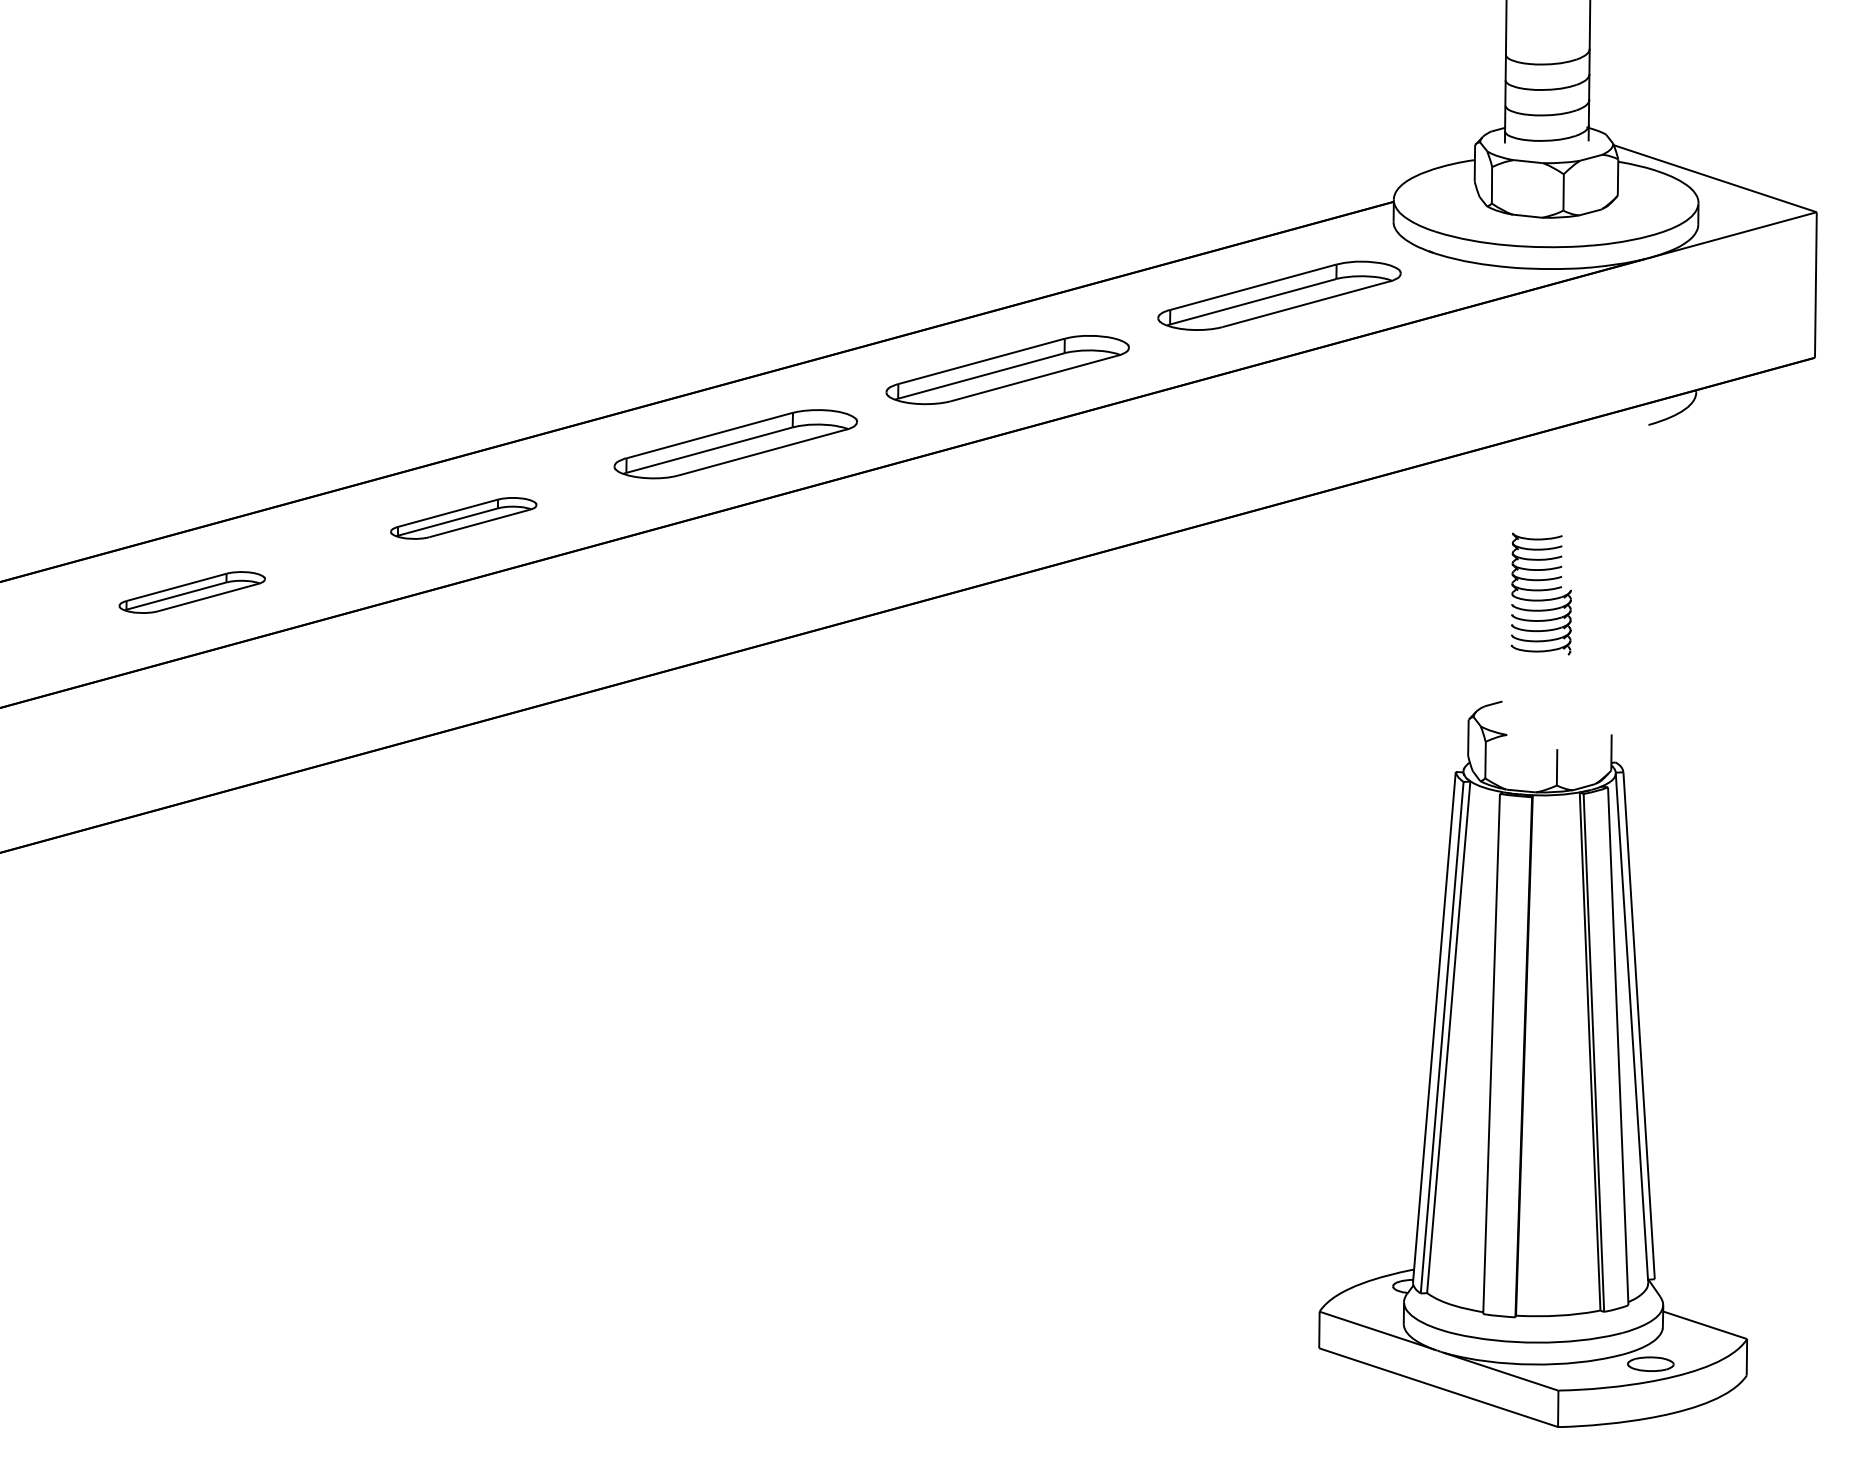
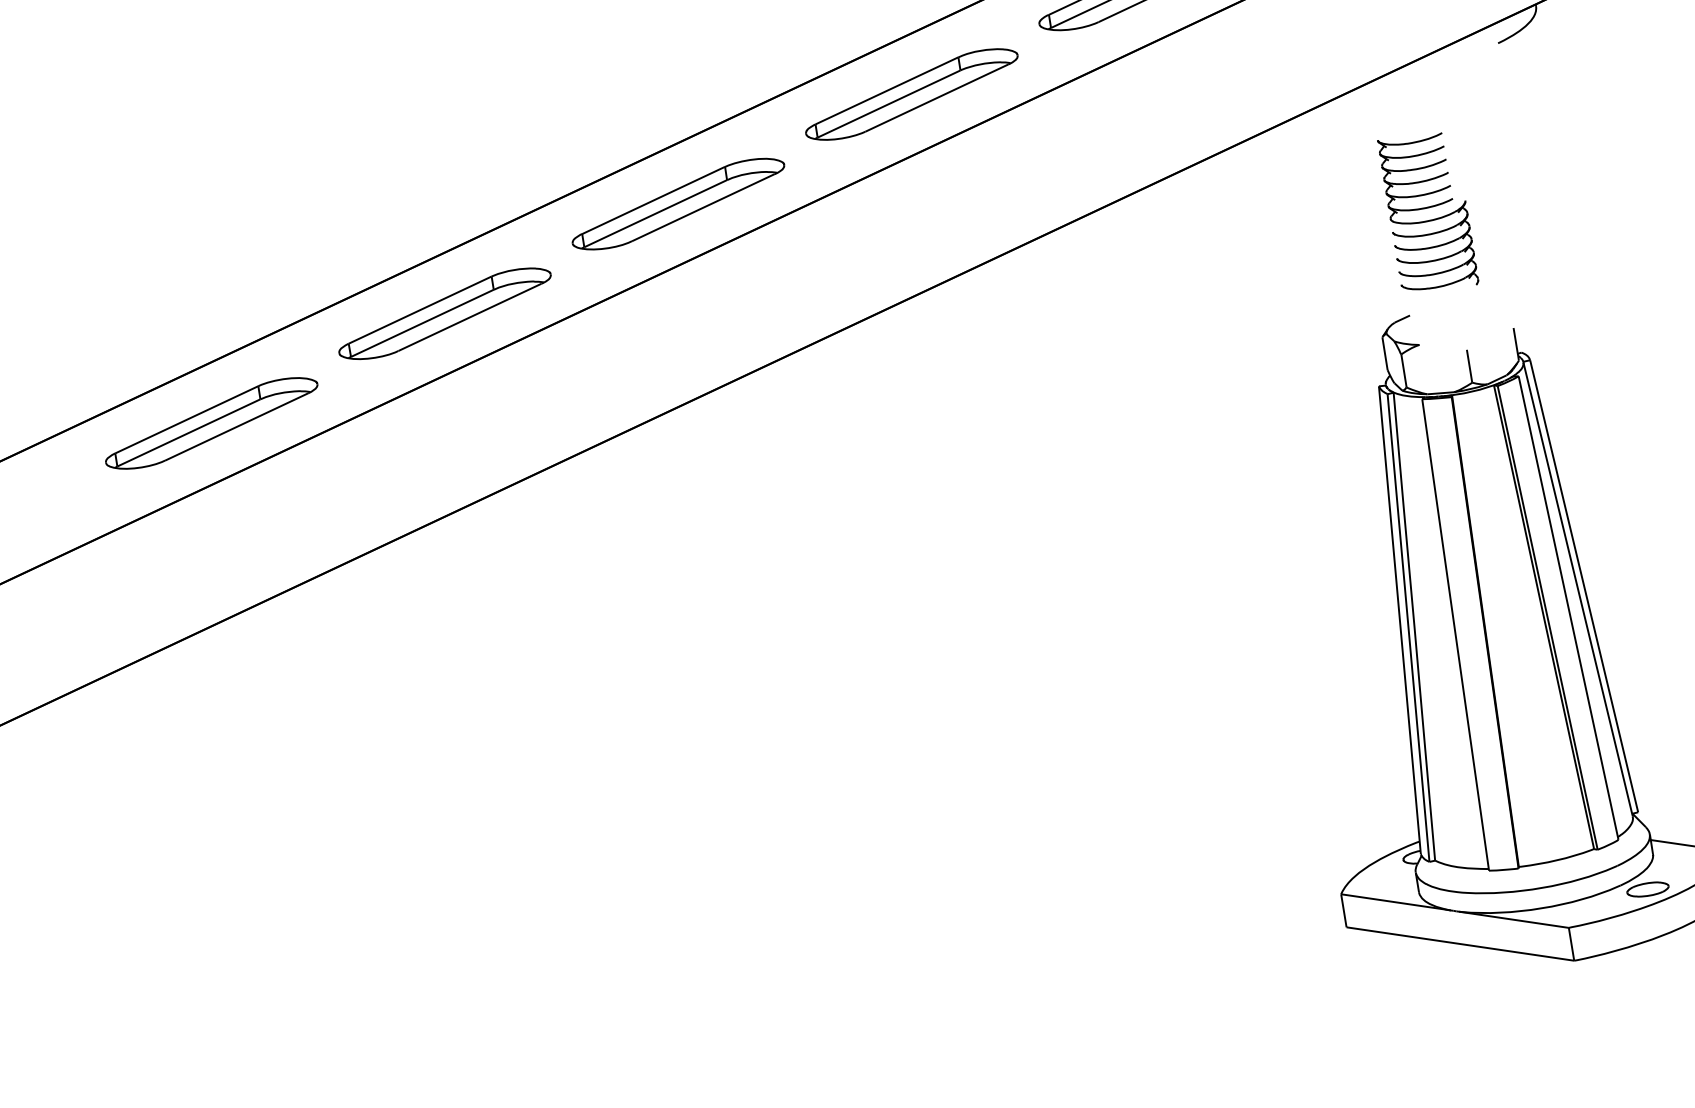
part: (463, 518) -> (444, 313), size x1.67
part: (192, 592) -> (212, 423), size x1.67
part: (1541, 593) -> (1428, 212), size x1.43

